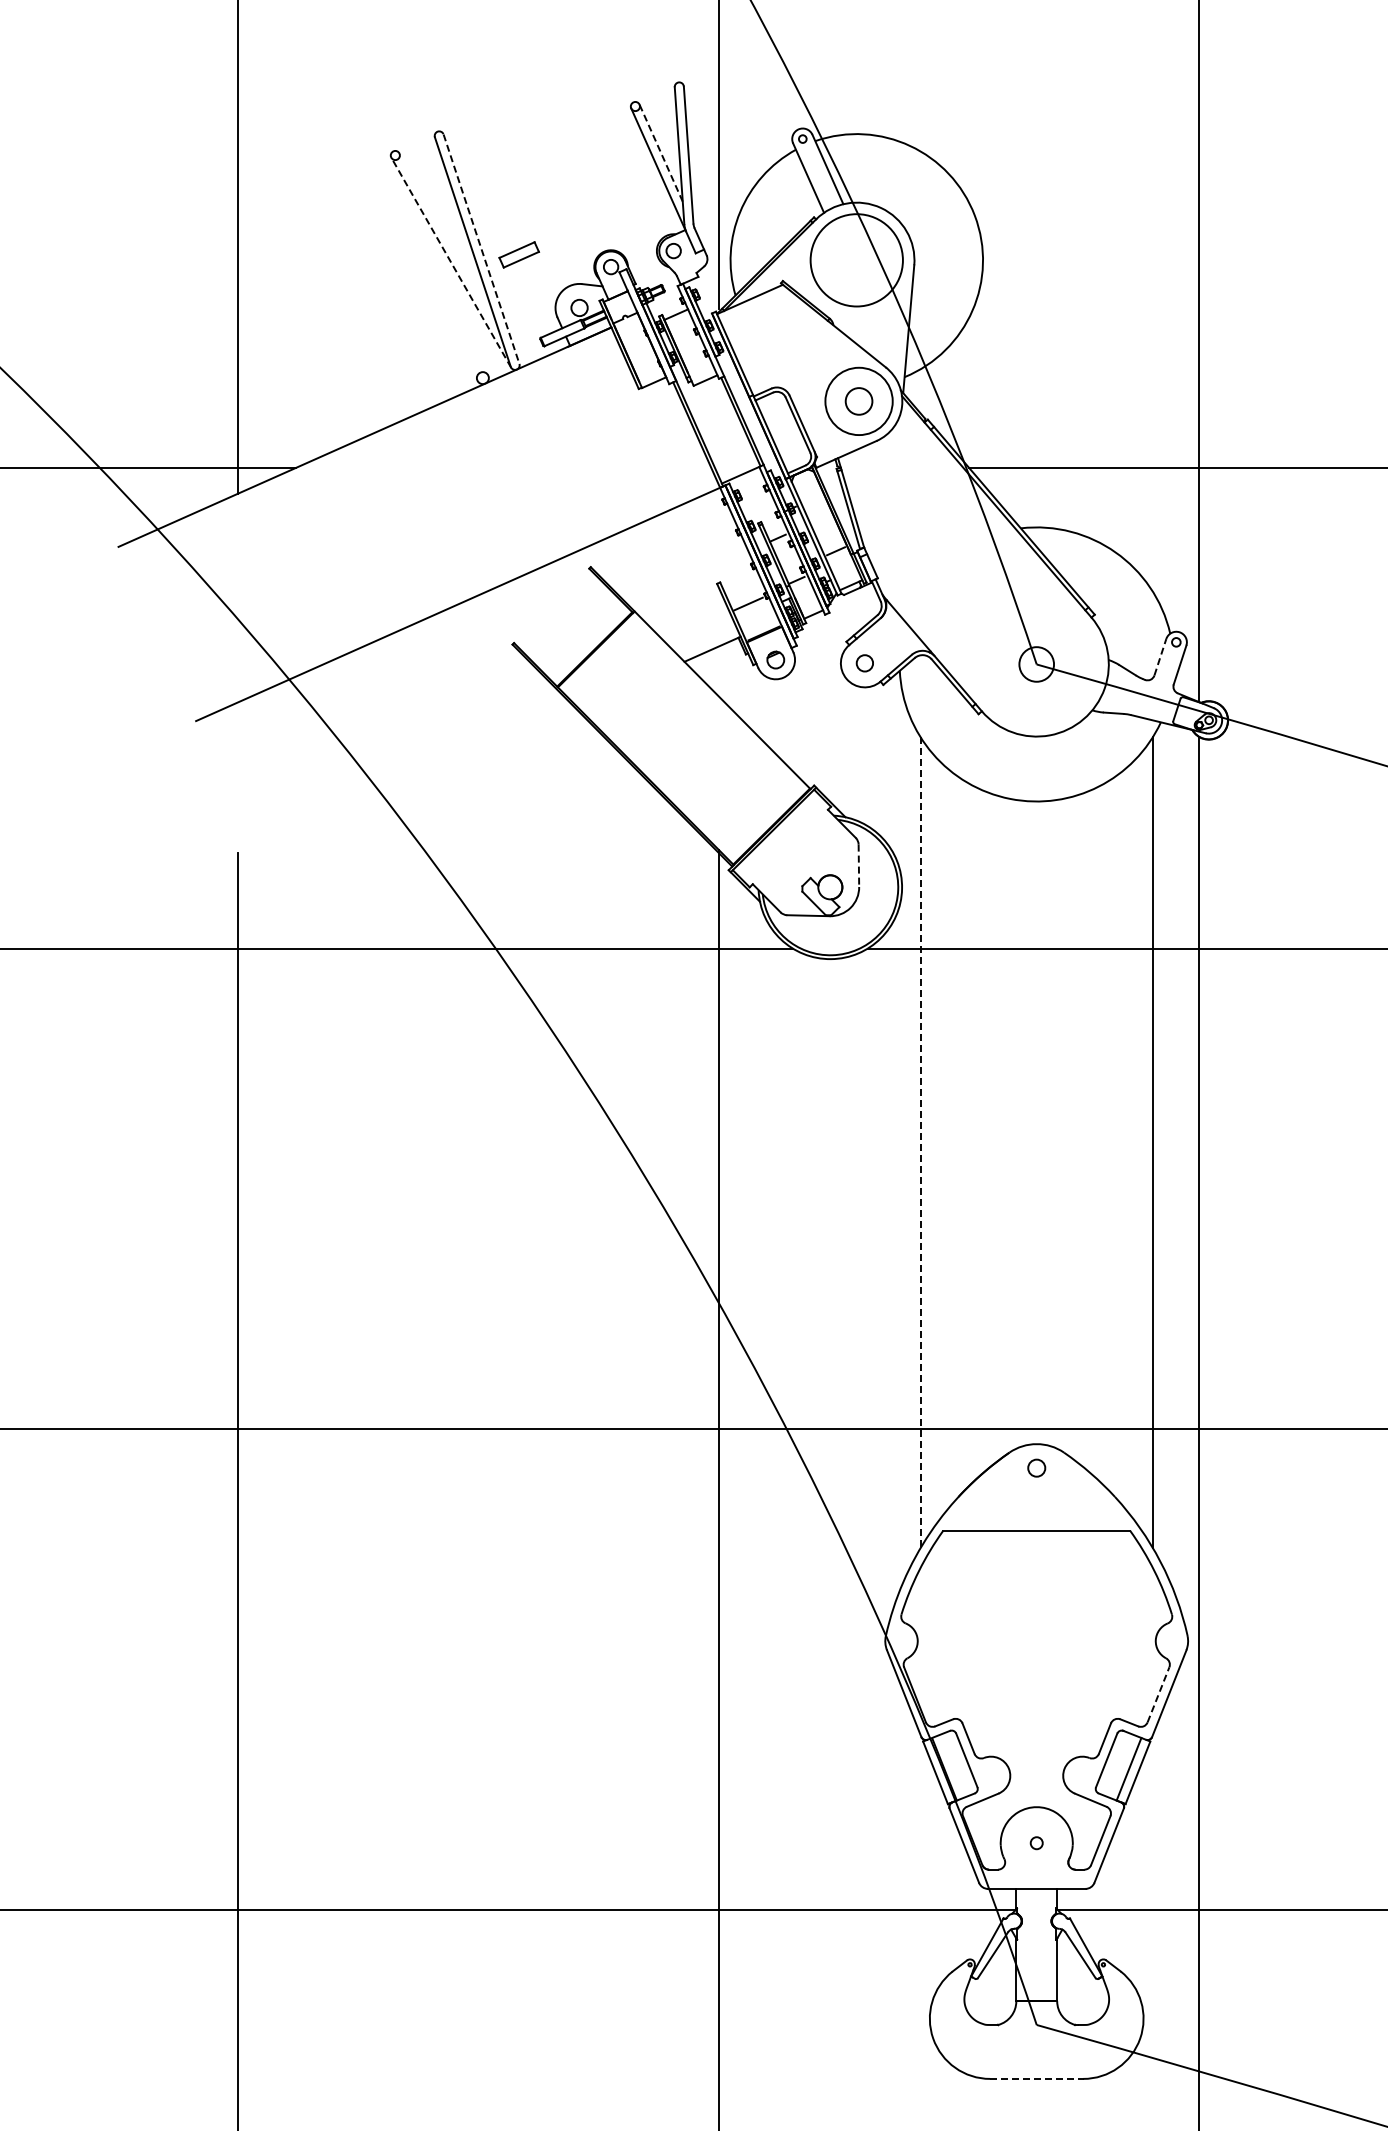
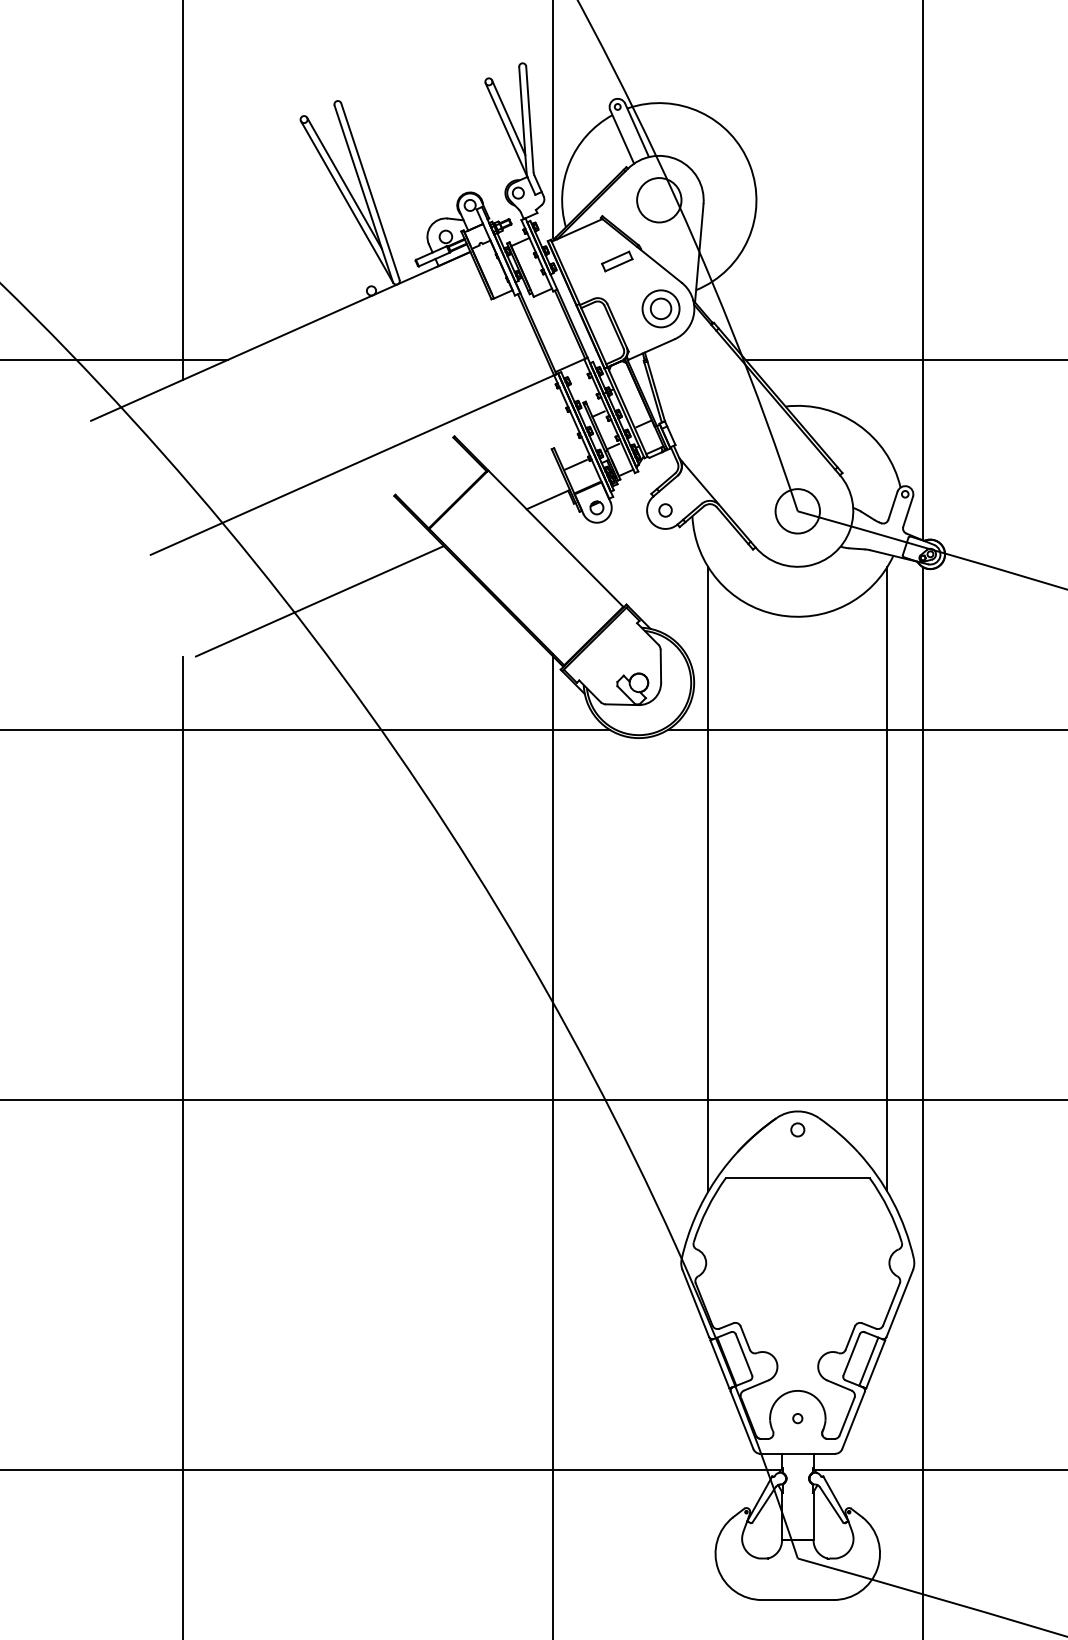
line: (660, 152) -> (508, 117), dashed -> solid
line: (447, 238) -> (344, 183), added
line: (481, 249) -> (370, 191), dashed -> solid
part: (518, 254) -> (616, 261), moved
circle: (856, 260) -> (659, 200), size x0.62
line: (451, 262) -> (347, 201), dashed -> solid
circle: (859, 401) -> (661, 308), size x0.71
line: (1160, 656) -> (893, 505), dashed -> solid
circle: (1036, 664) -> (797, 511), size x1.67
line: (415, 781) -> (319, 601), added
line: (858, 866) -> (660, 666), dashed -> solid
line: (920, 1143) -> (708, 880), dashed -> solid
line: (1158, 1694) -> (891, 1304), dashed -> solid
line: (1036, 2078) -> (797, 1599), dashed -> solid

